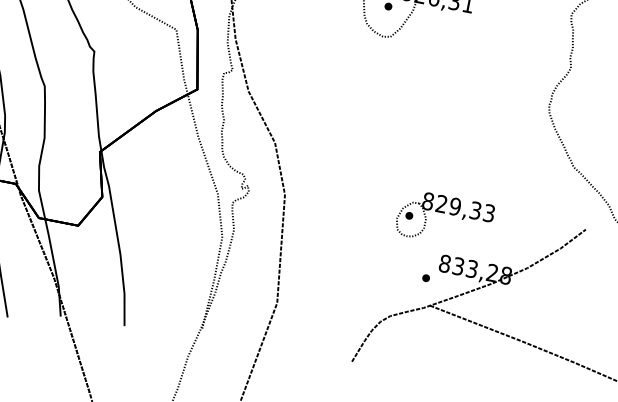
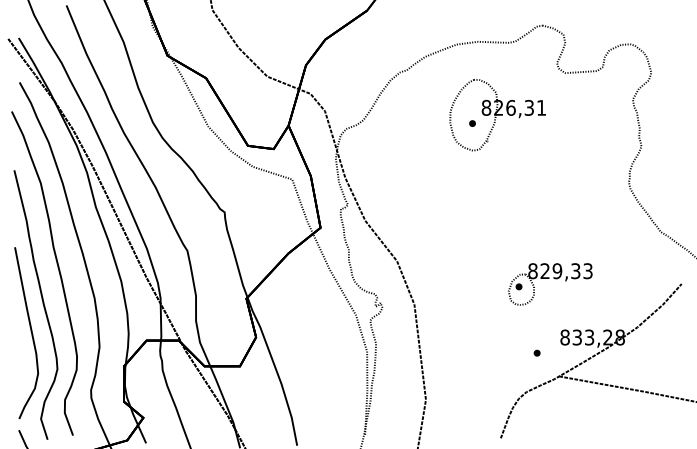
part: (444, 213) -> (549, 278), moved
part: (425, 277) -> (536, 352), moved

